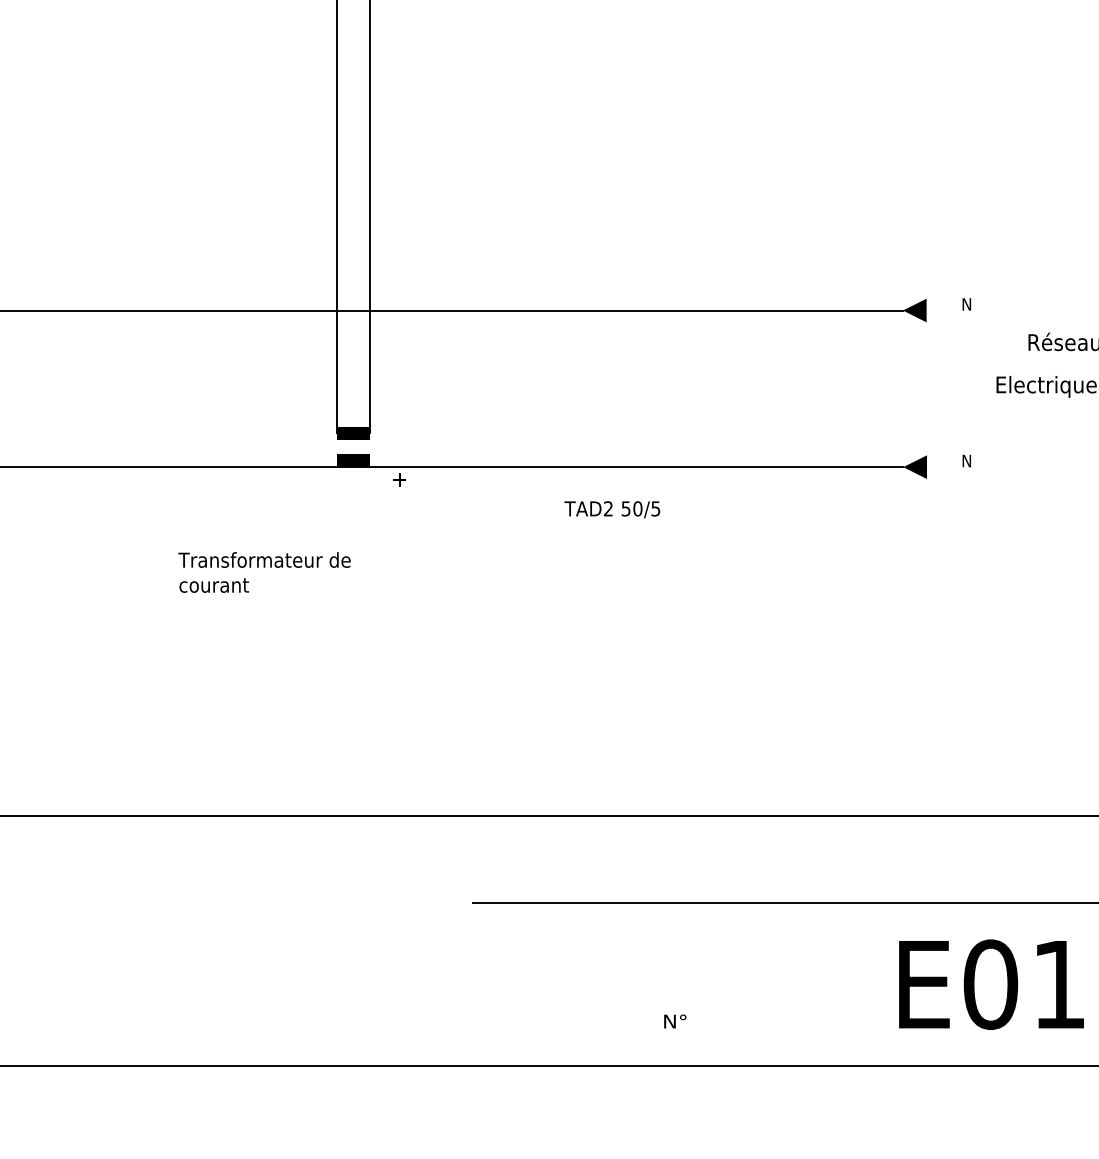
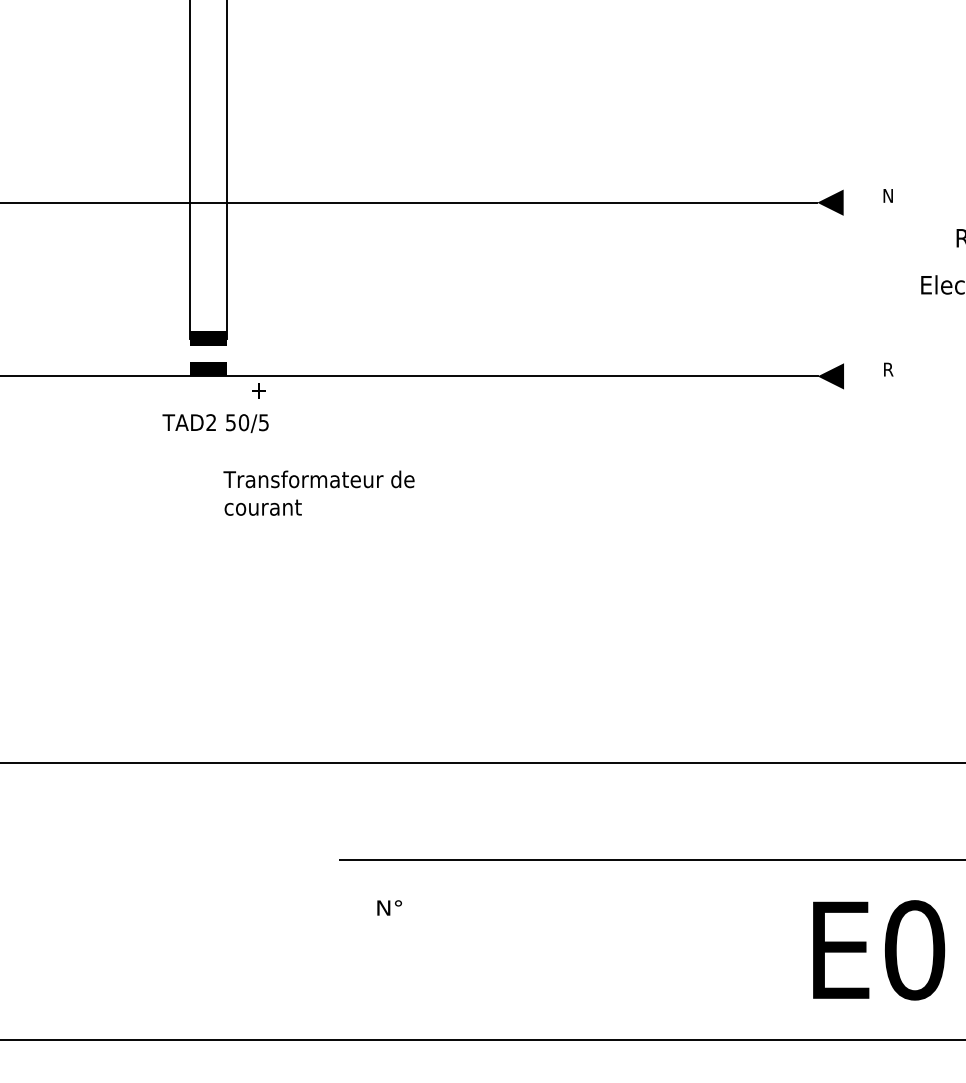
text: (966, 460) -> (887, 369), N -> R
text: (612, 509) -> (215, 423), moved
text: (264, 572) -> (318, 493), moved
text: (675, 1021) -> (389, 907), moved

